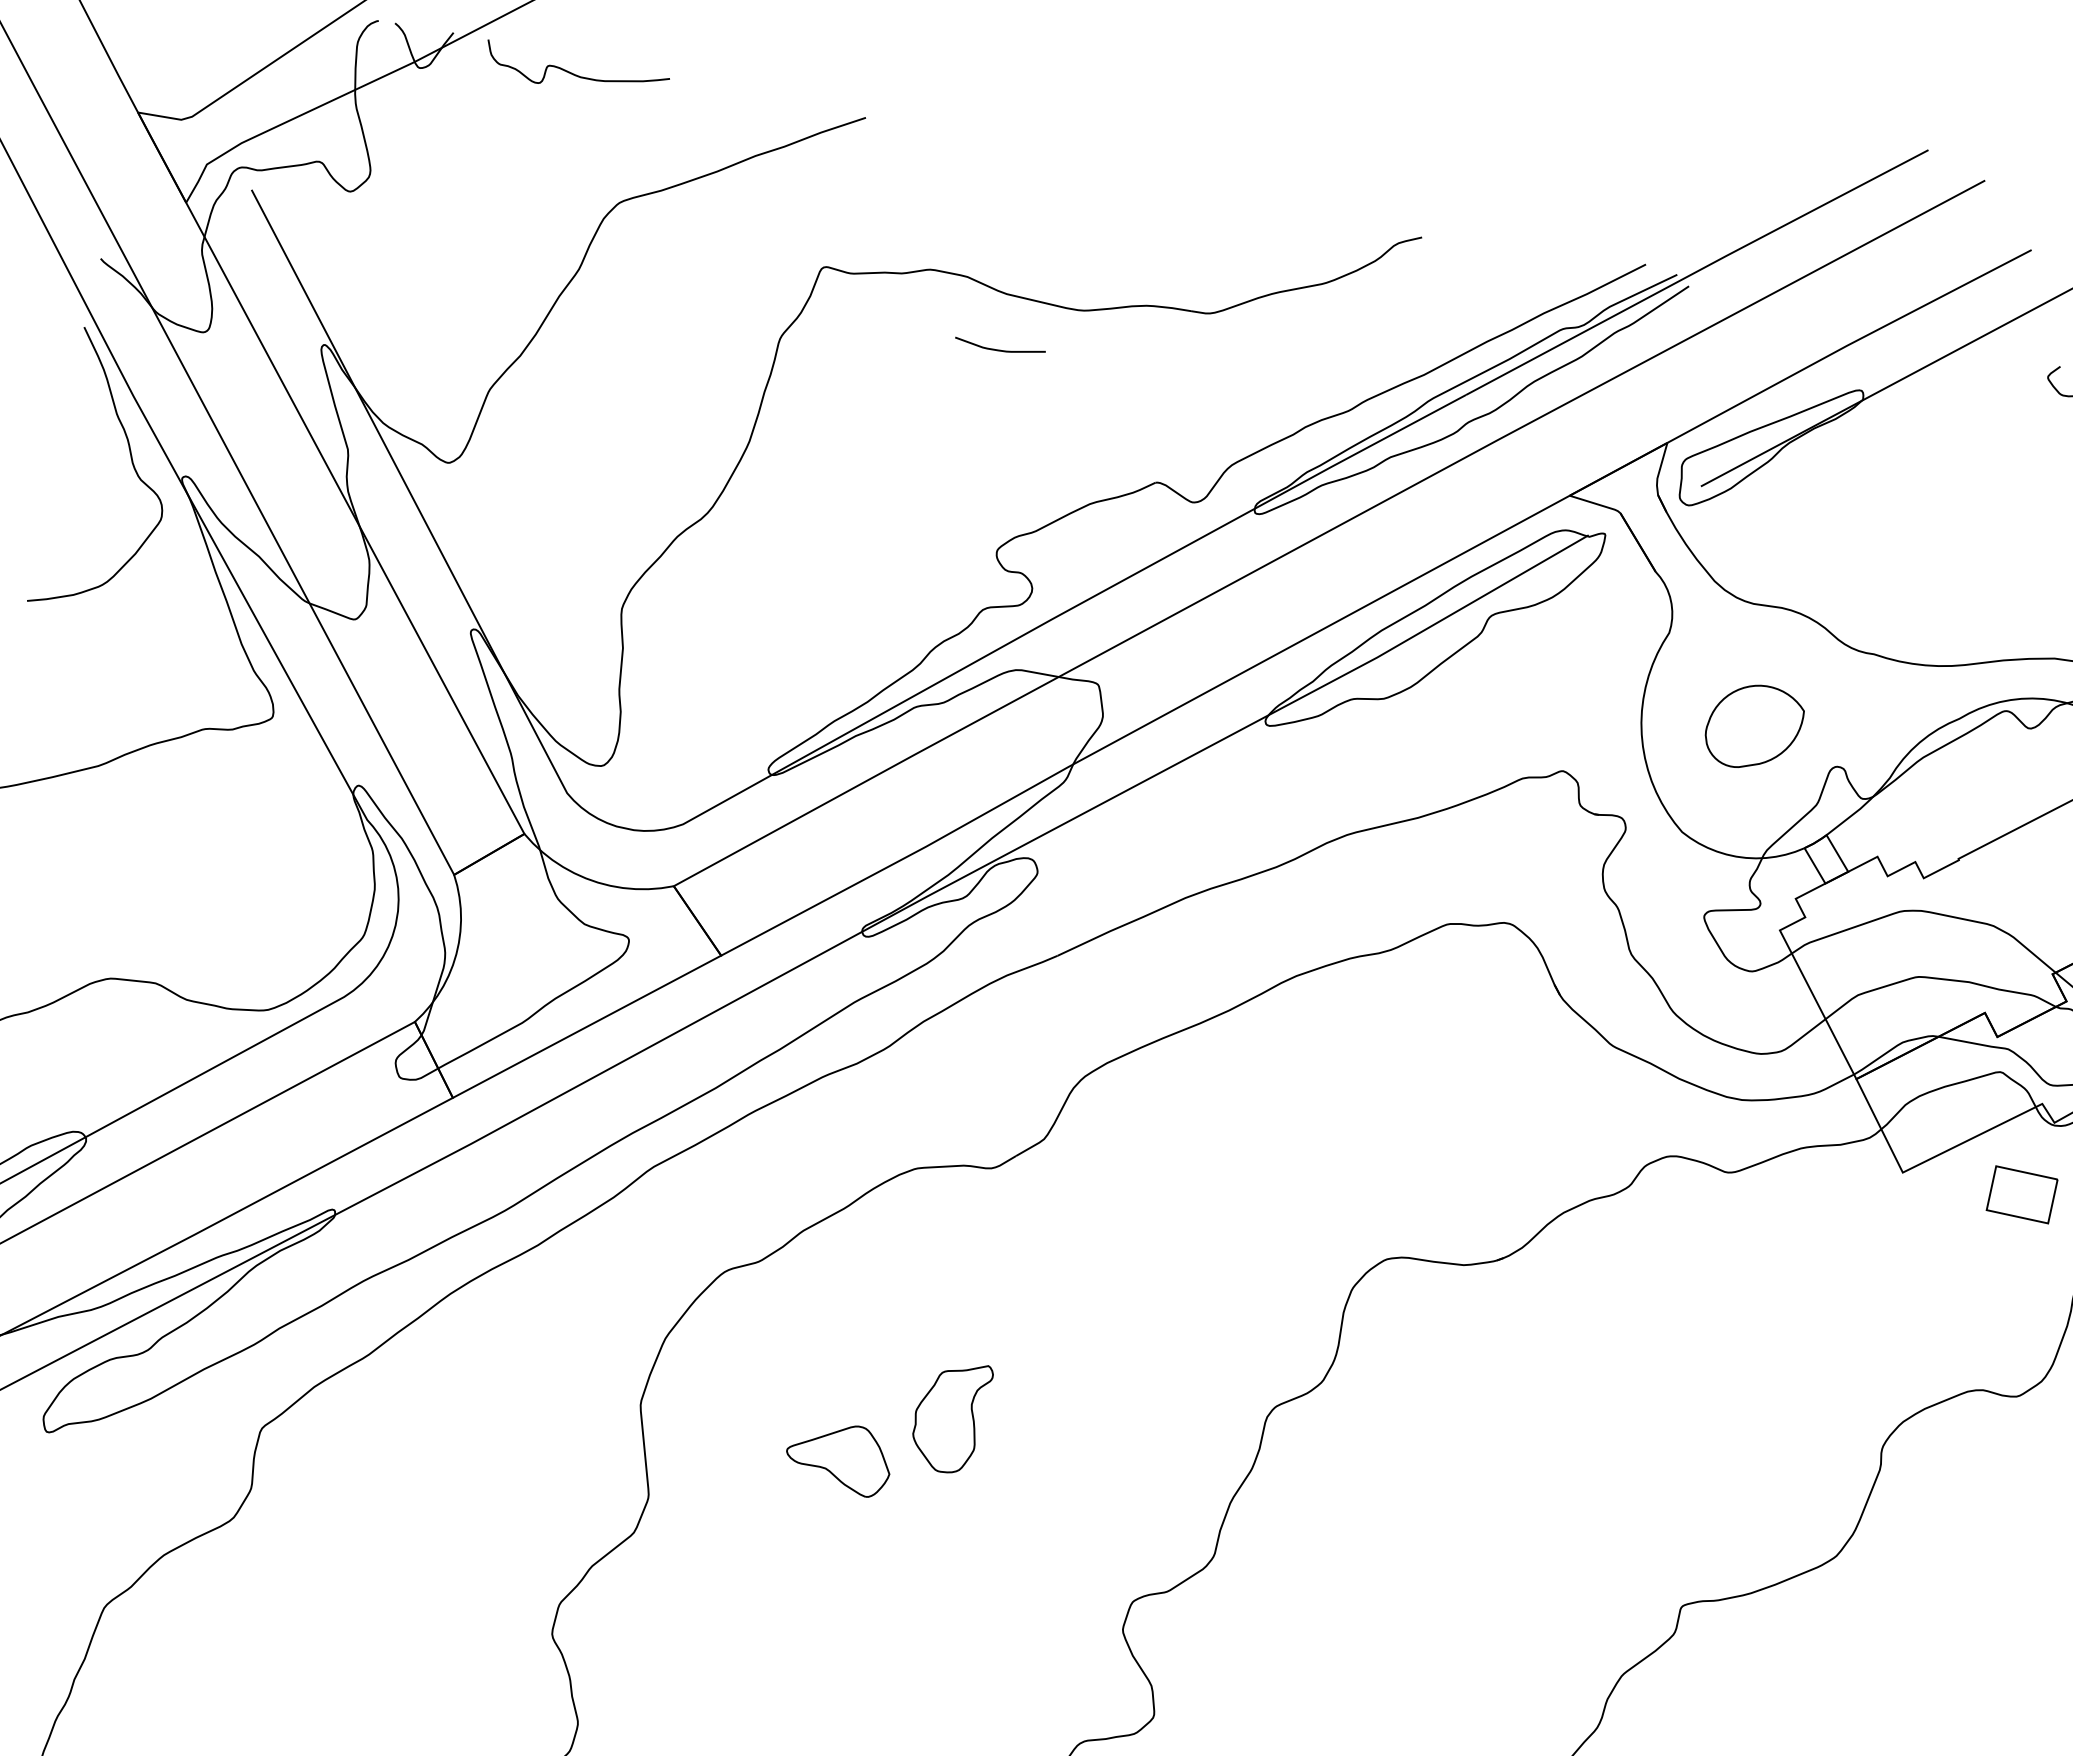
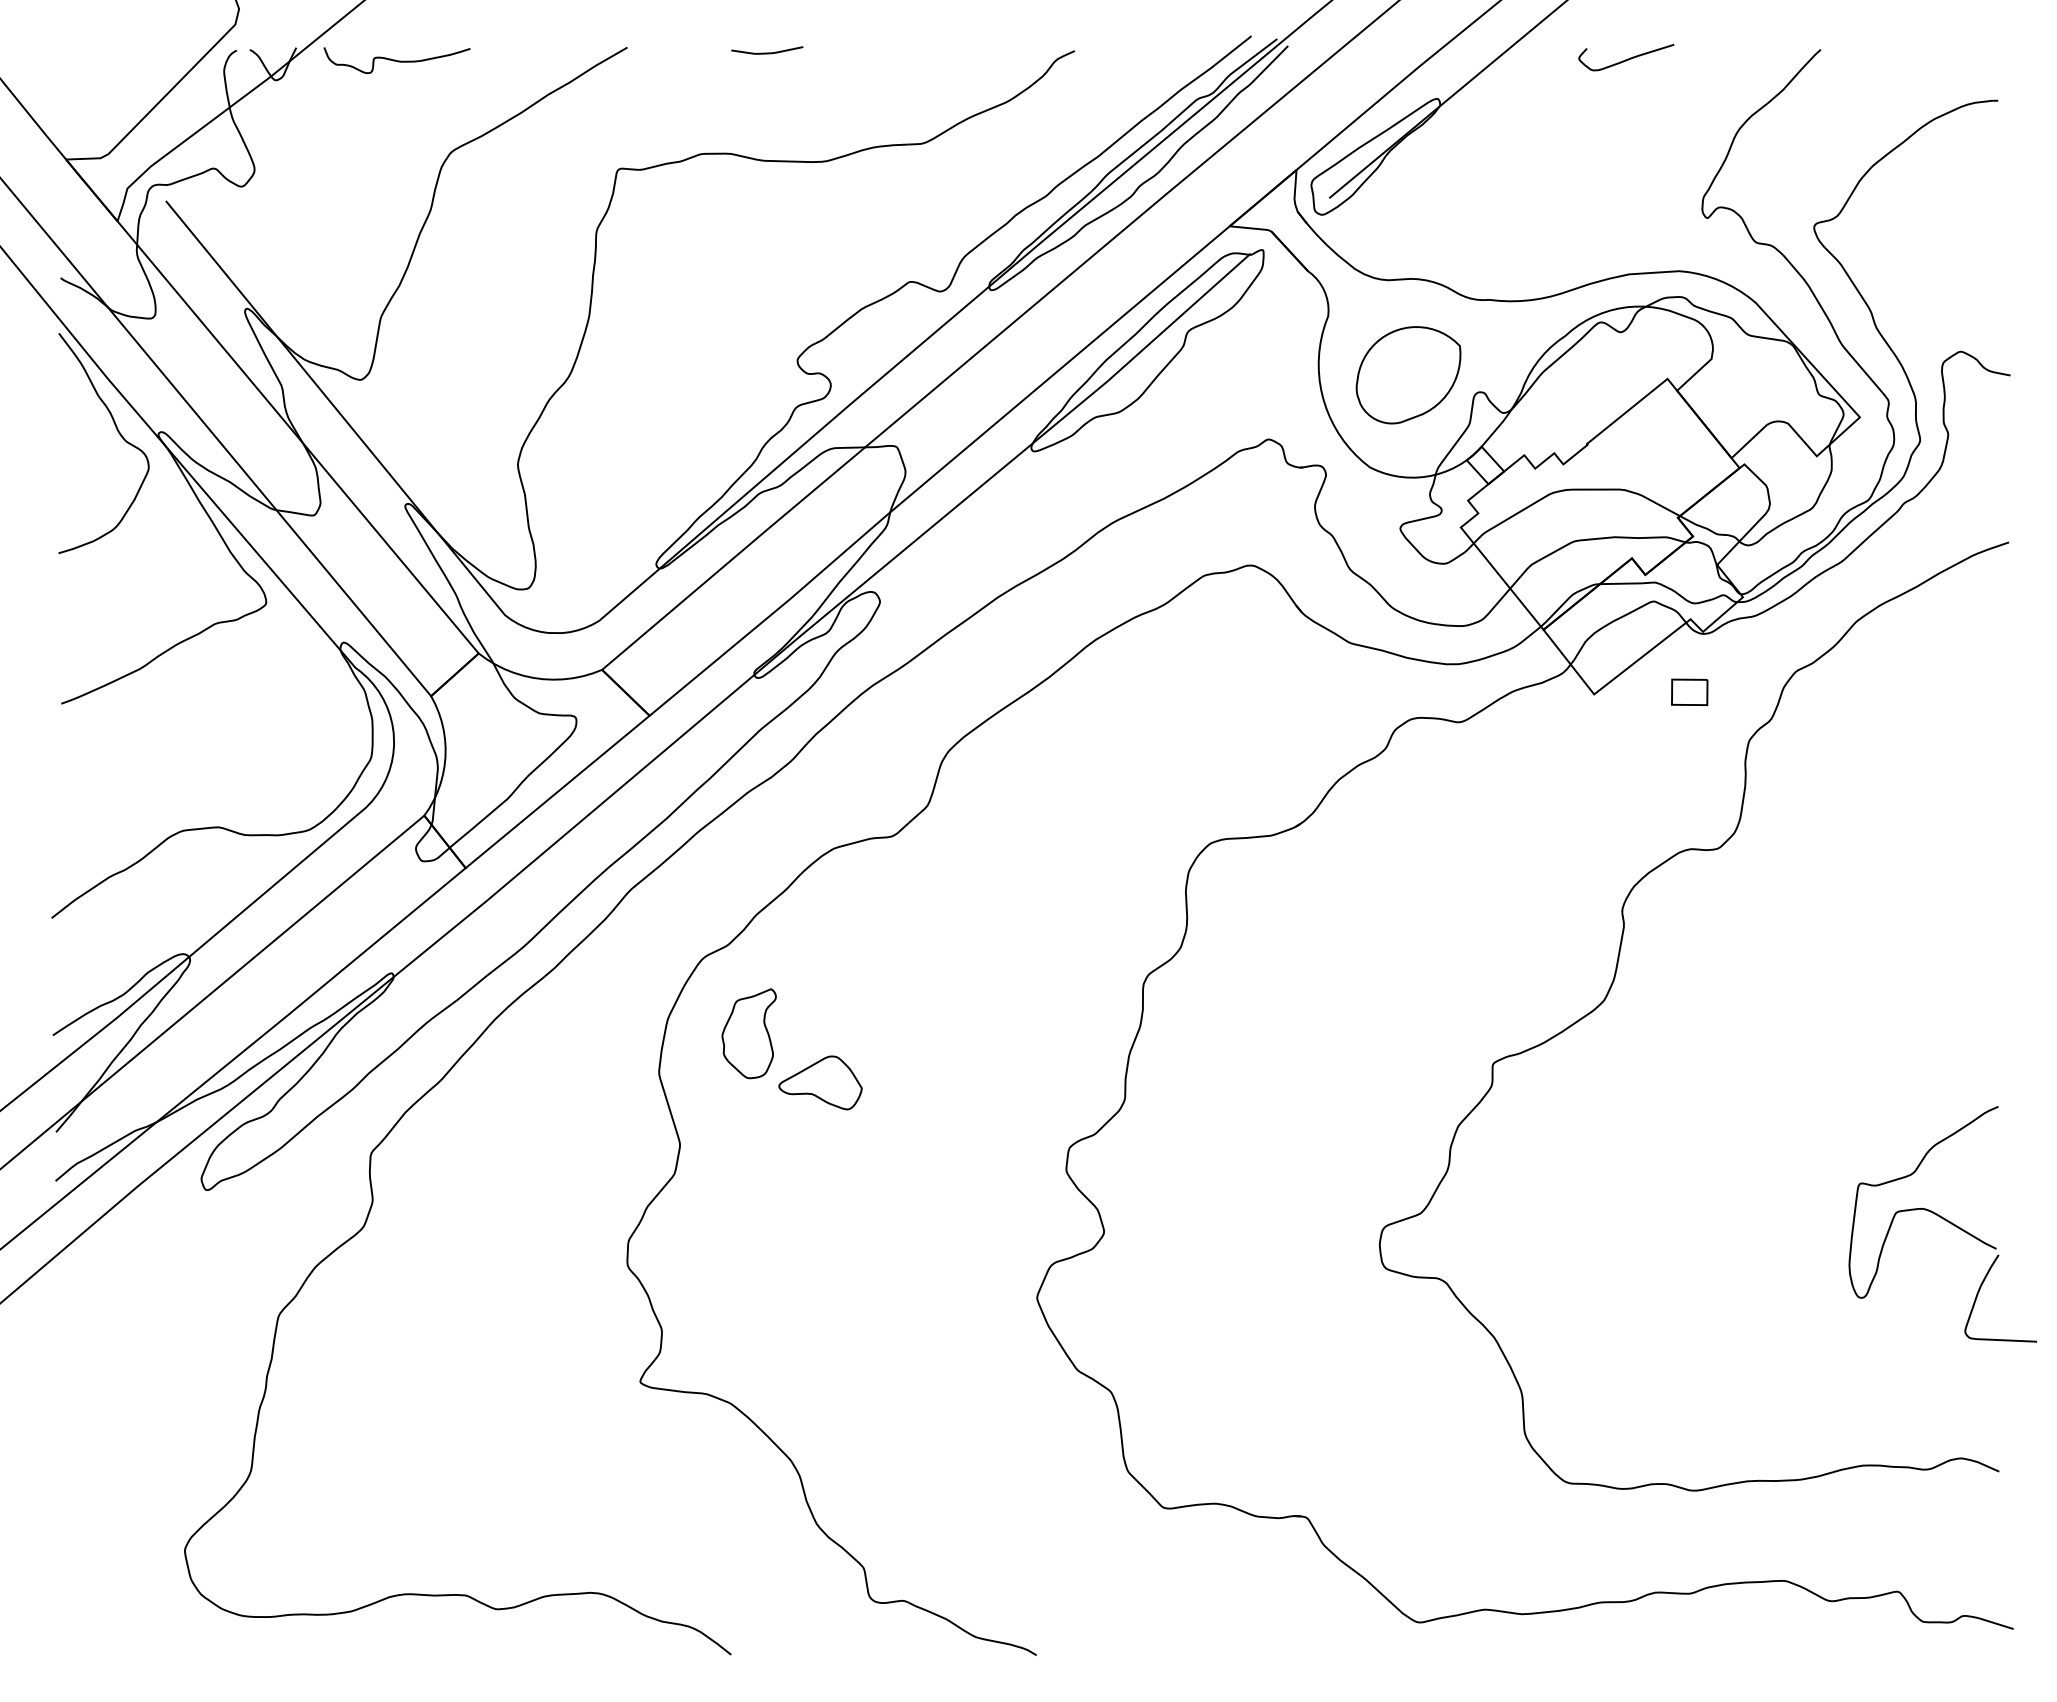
curve: (999, 349) -> (767, 52), moved
part: (1753, 727) -> (1408, 375), size x1.43
part: (2022, 1193) -> (1689, 691), size x0.71
part: (949, 1415) -> (748, 1033), moved

